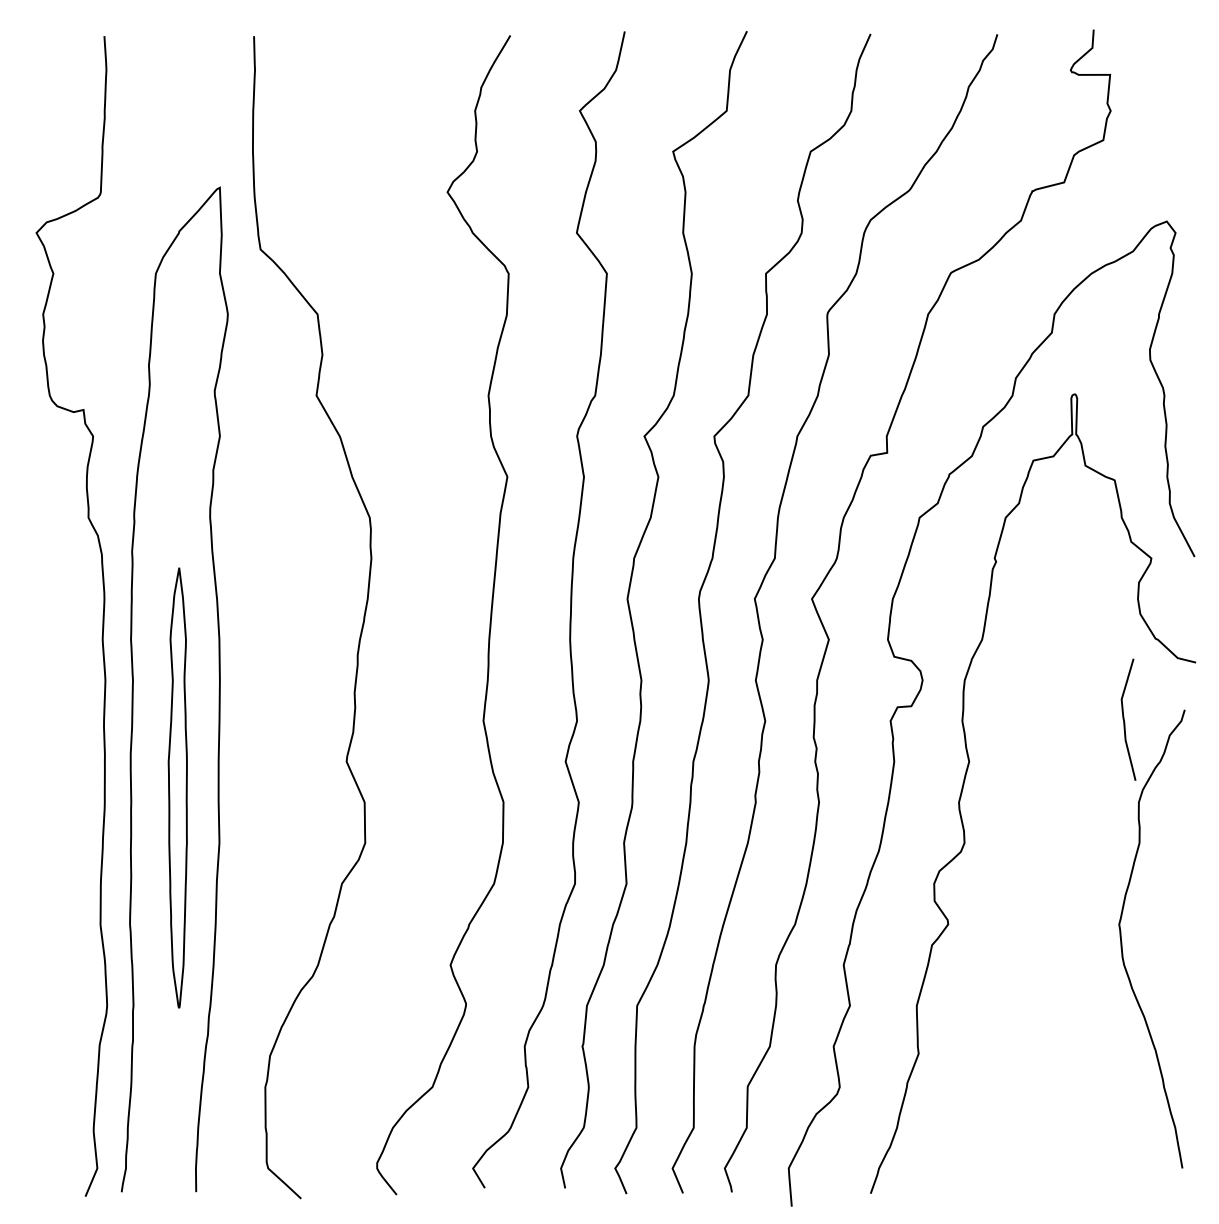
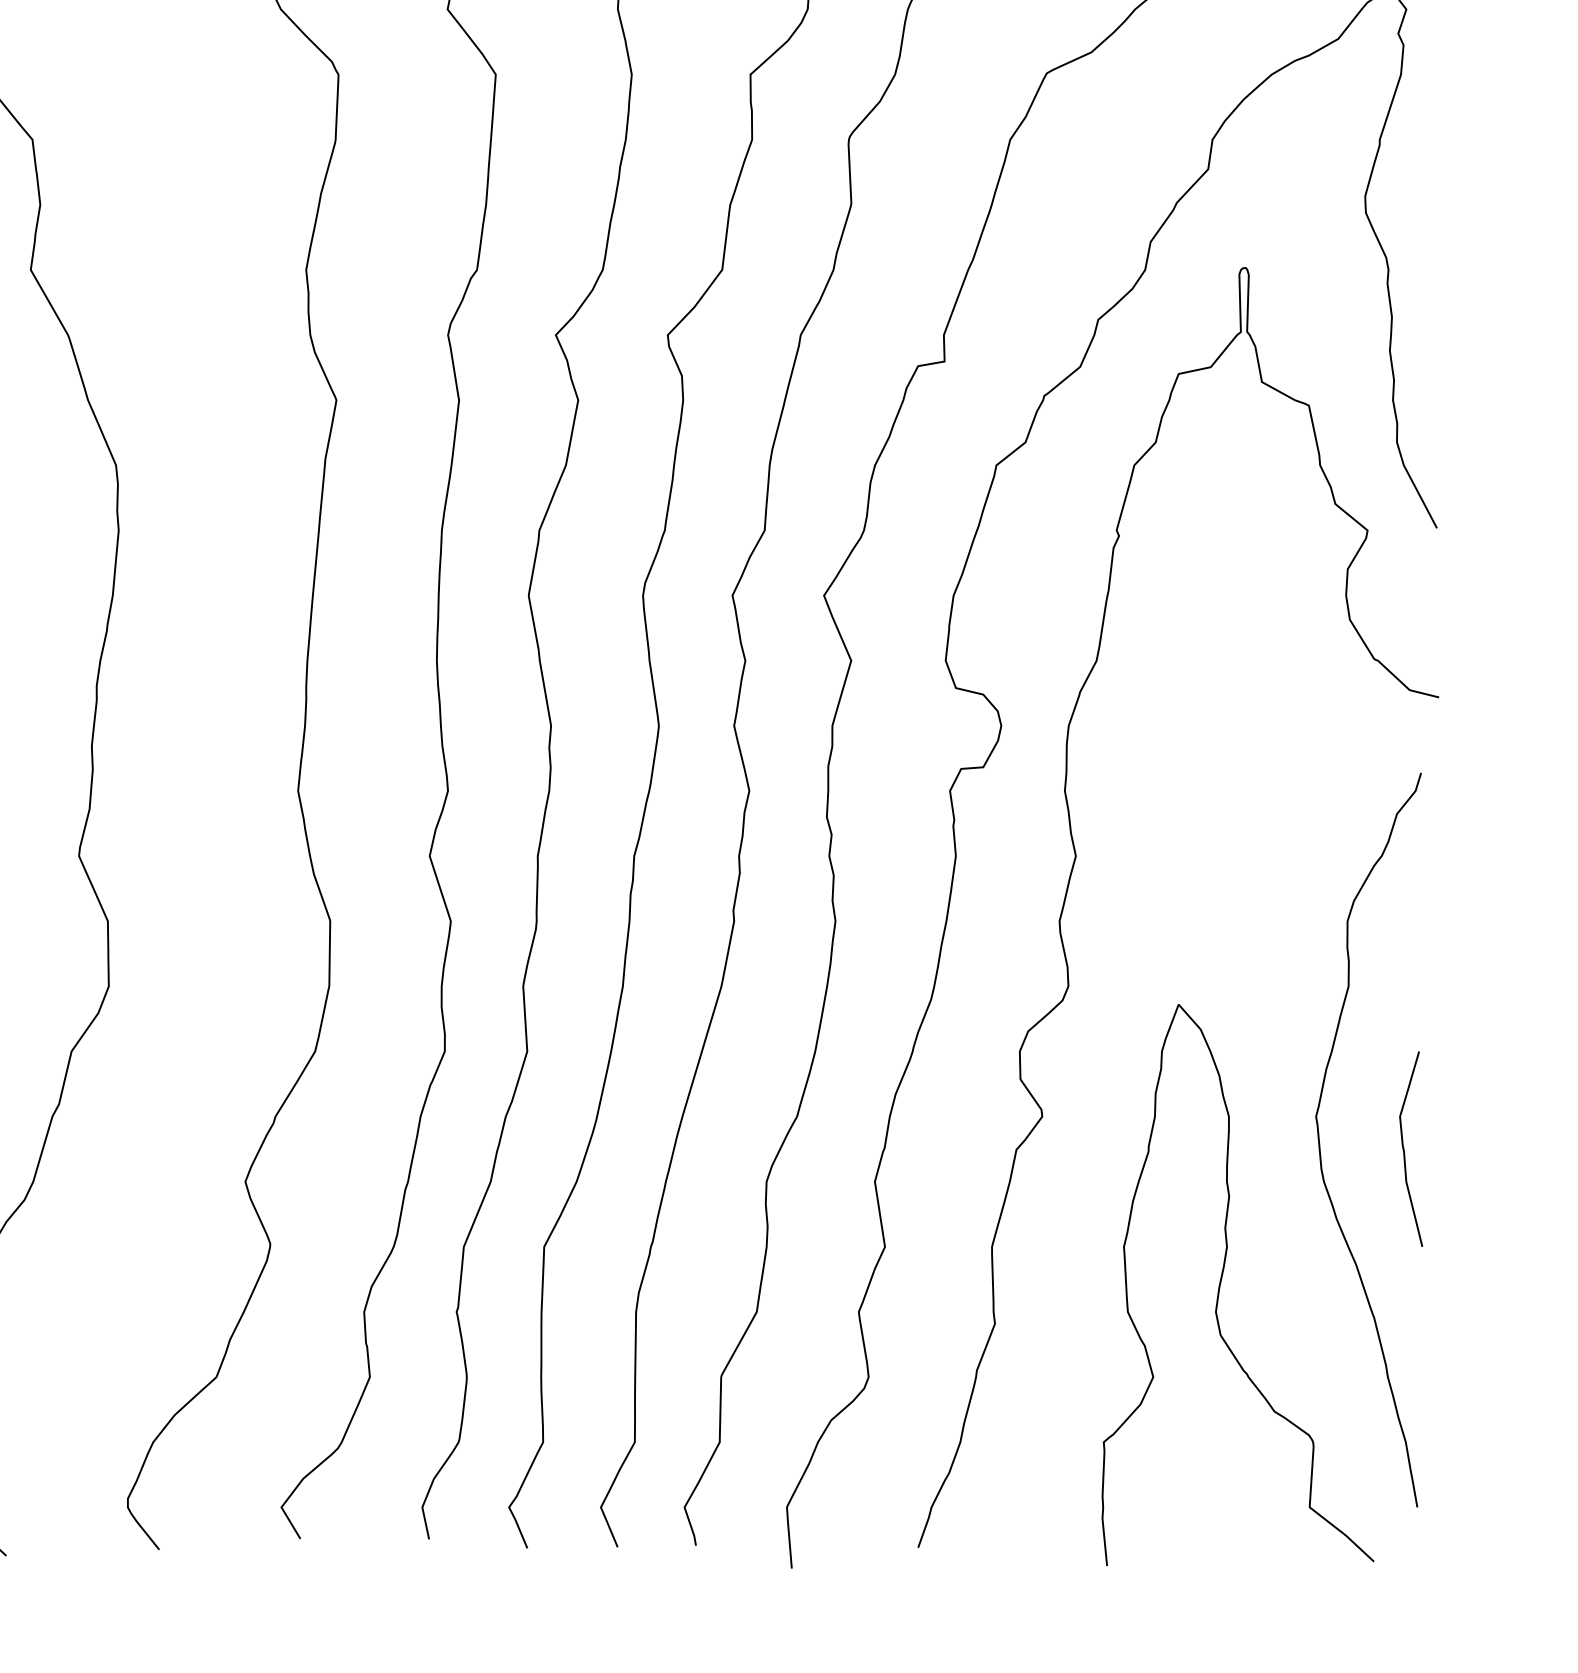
curve: (1125, 721) -> (1406, 1151), moved
curve: (1060, 1029) -> (1222, 1284), added

